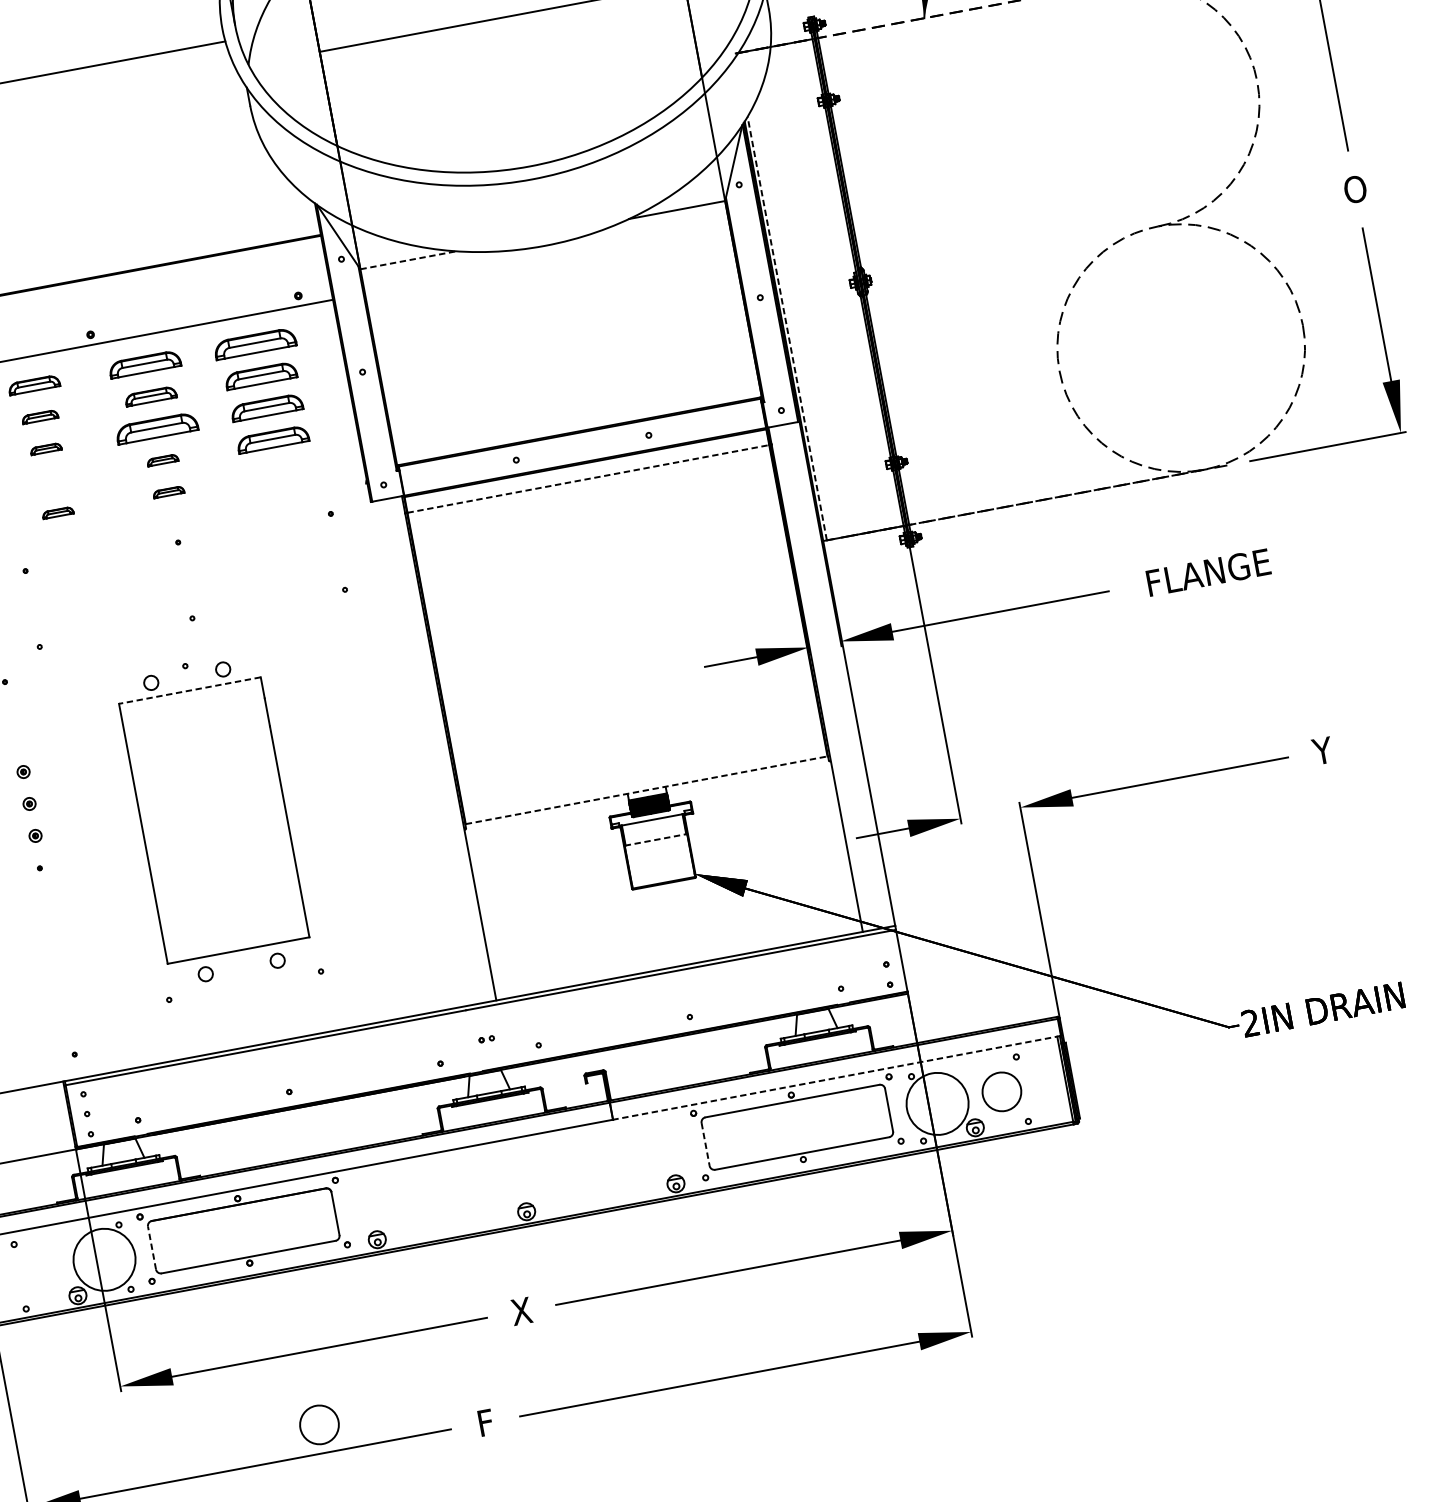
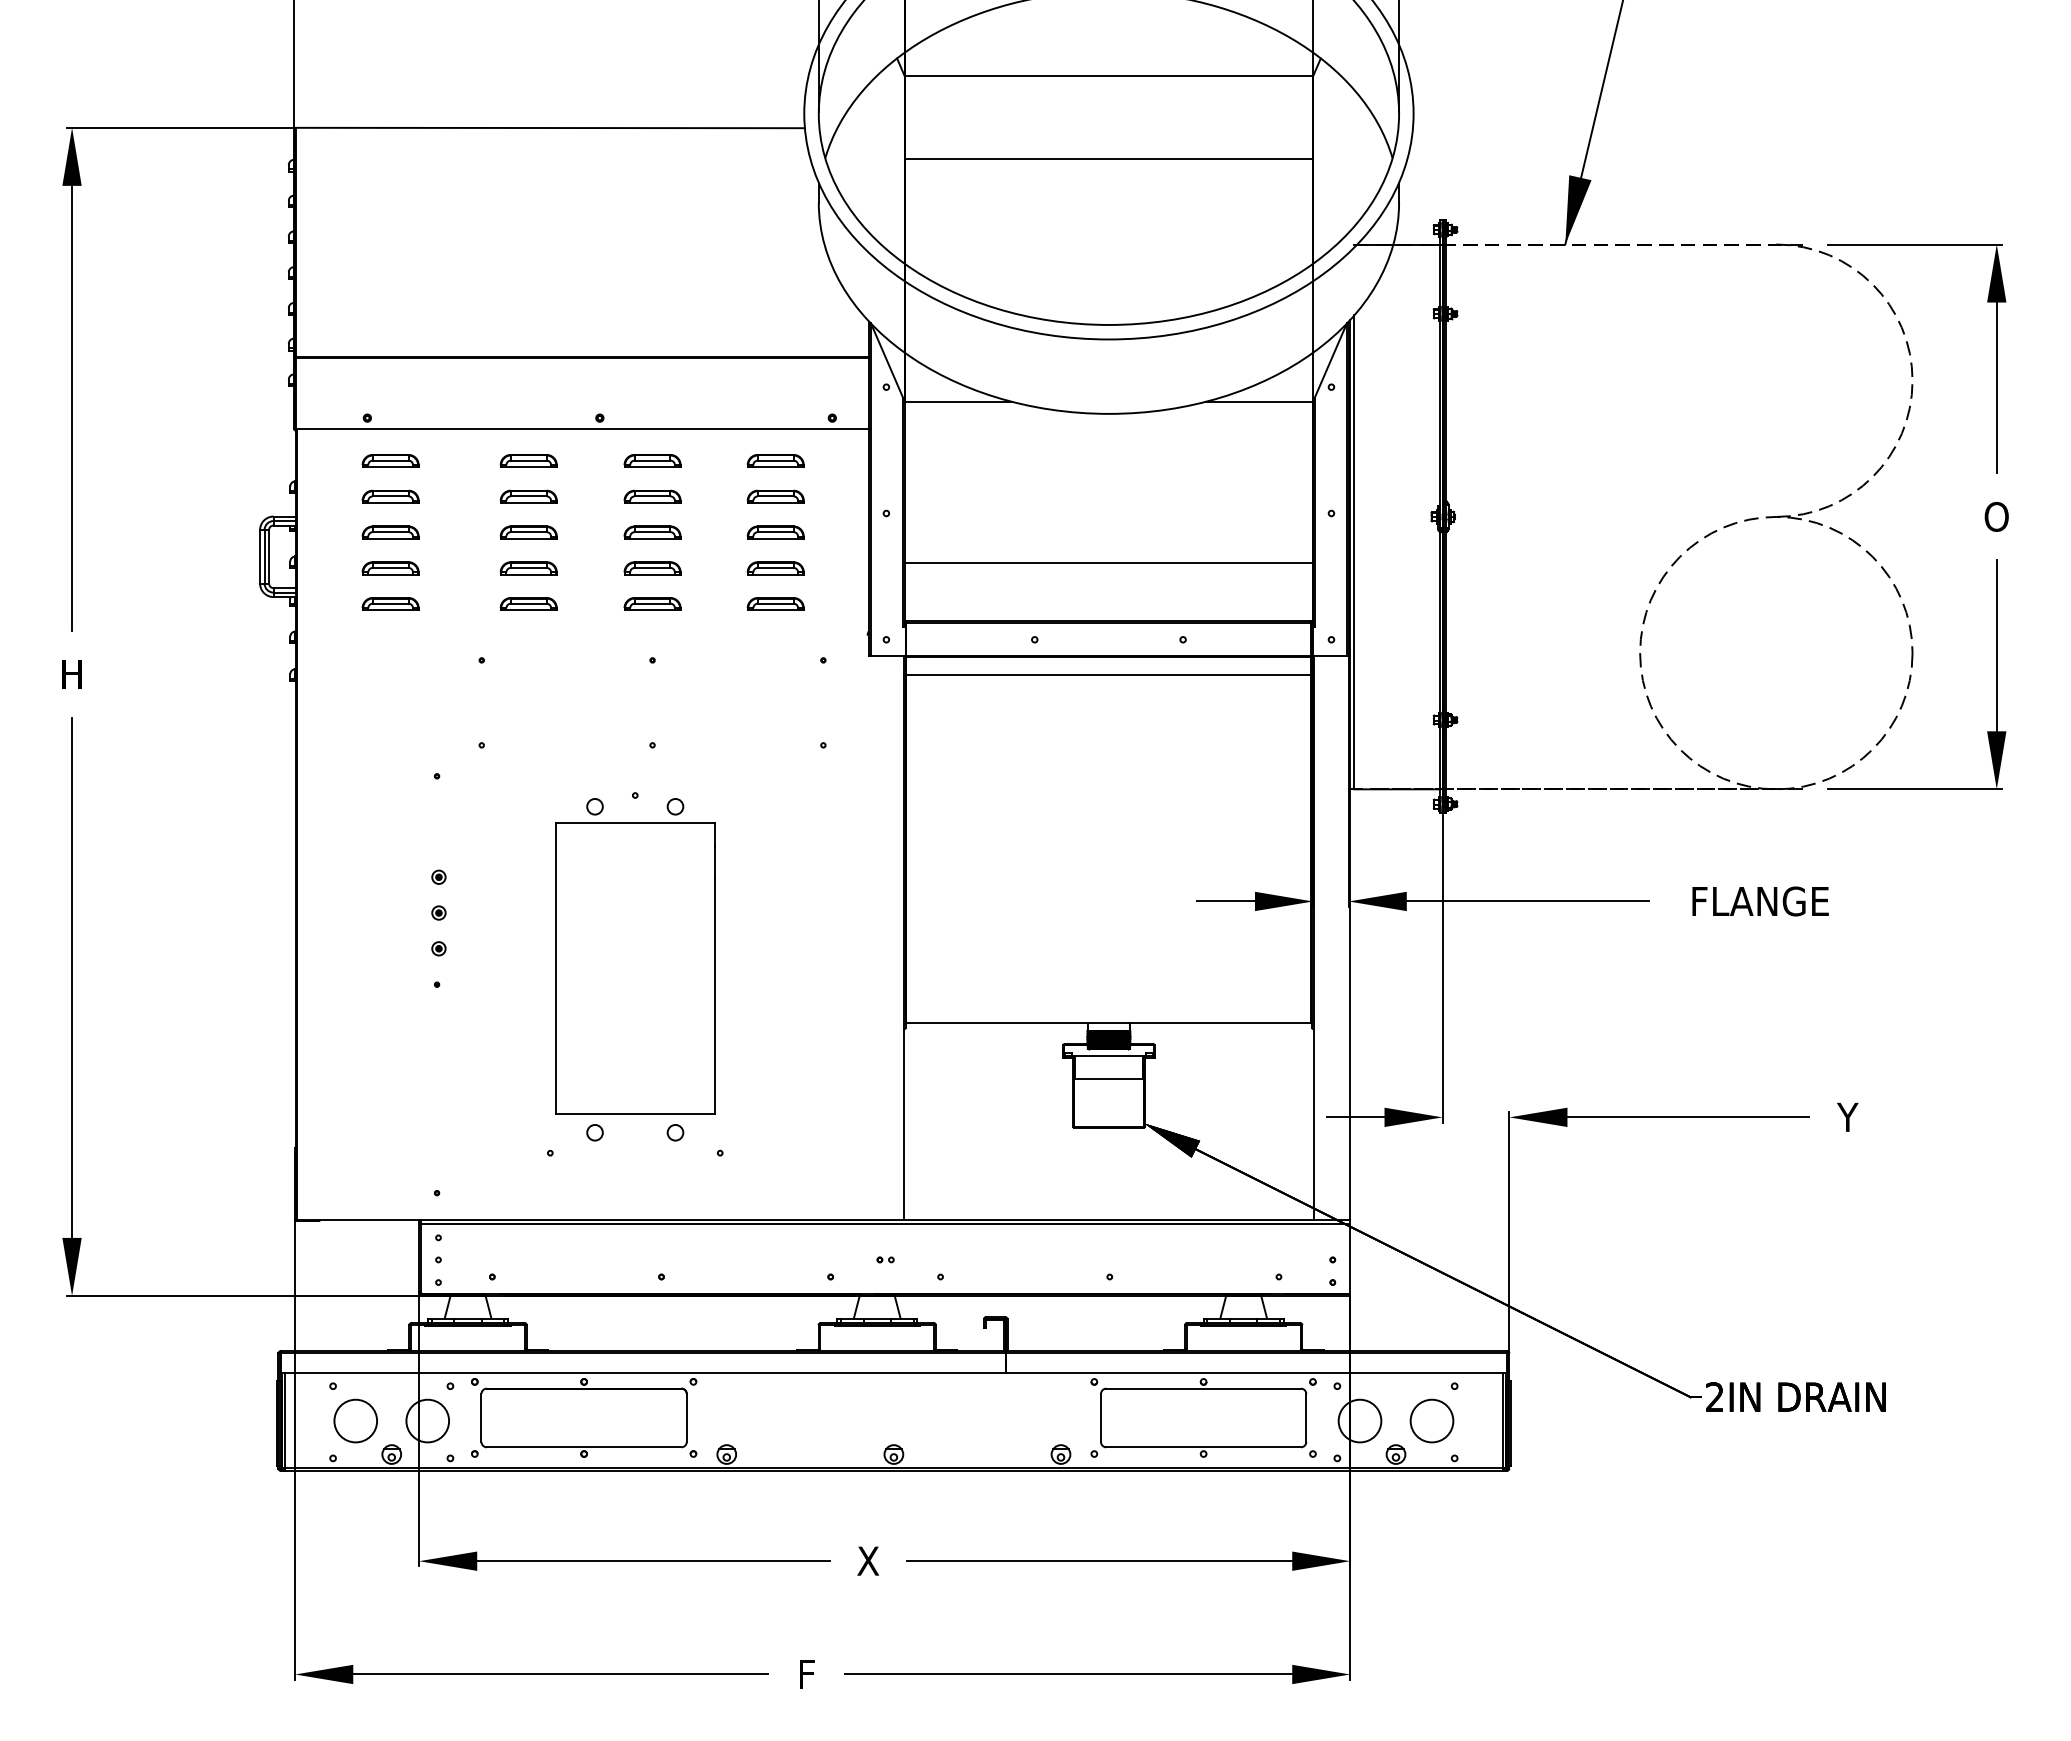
line: (408, 259) -> (958, 401), dashed -> solid
line: (787, 328) -> (1354, 552), dashed -> solid
part: (254, 343) -> (775, 460), size x0.62
part: (144, 363) -> (652, 460), size x0.71
part: (260, 375) -> (775, 496), size x0.71
line: (569, 379) -> (1108, 563), added
part: (266, 407) -> (775, 532), size x0.71
part: (39, 416) -> (528, 496), size x1.43
part: (156, 428) -> (652, 532), size x0.62
part: (272, 439) -> (775, 568), size x0.71
part: (45, 448) -> (528, 532), size x1.67
part: (162, 460) -> (652, 568), size x1.67
part: (278, 471) -> (775, 603), added
line: (588, 478) -> (1109, 674), dashed -> solid
part: (51, 481) -> (528, 568), added
part: (168, 491) -> (652, 603), size x1.67
part: (57, 512) -> (528, 603), size x1.67
line: (189, 690) -> (634, 822), dashed -> solid
line: (647, 790) -> (1109, 1023), dashed -> solid
line: (655, 839) -> (1108, 1078), dashed -> solid
line: (836, 1077) -> (1256, 1372), dashed -> solid
circle: (937, 1103) -> (1359, 1420), size x0.62
line: (705, 1143) -> (1101, 1417), dashed -> solid
line: (151, 1247) -> (481, 1417), dashed -> solid
circle: (104, 1259) -> (427, 1420), size x0.62
circle: (319, 1424) -> (355, 1420), moved

